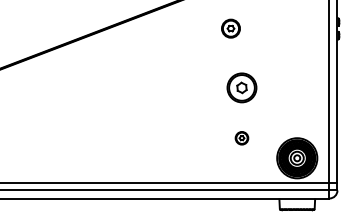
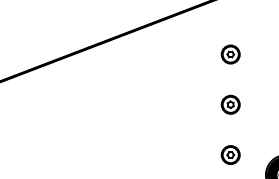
part: (230, 28) -> (230, 54), moved
part: (241, 87) -> (230, 104), size x0.62
part: (241, 138) -> (230, 155), size x1.43

